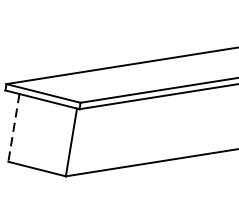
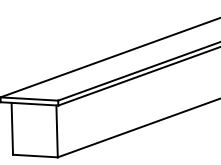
line: (14, 127) -> (12, 128), dashed -> solid

